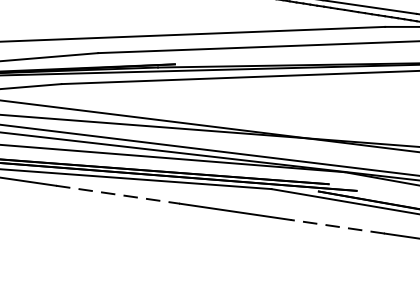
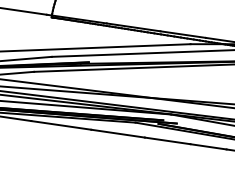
line: (118, 194) -> (61, 125), dashed -> solid
line: (337, 225) -> (167, 140), dashed -> solid

